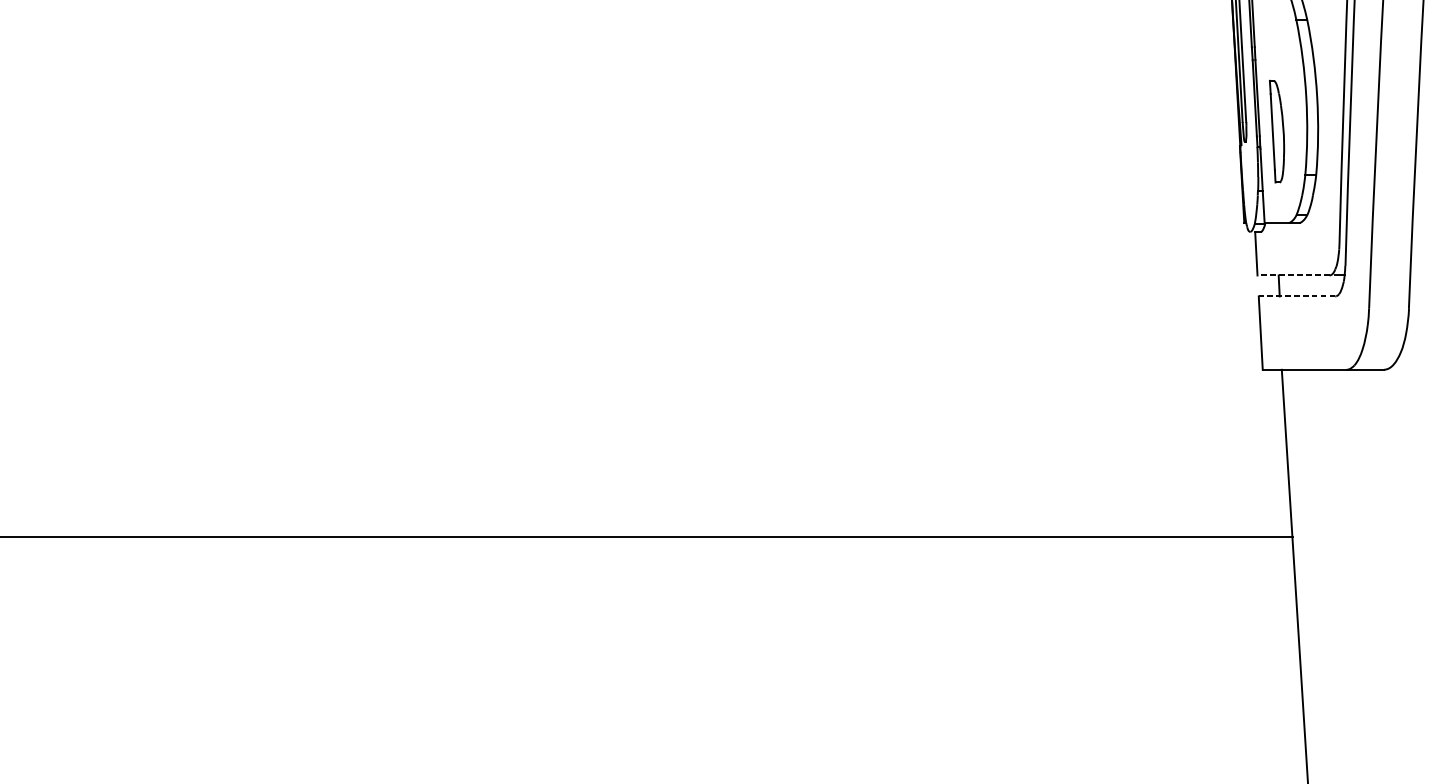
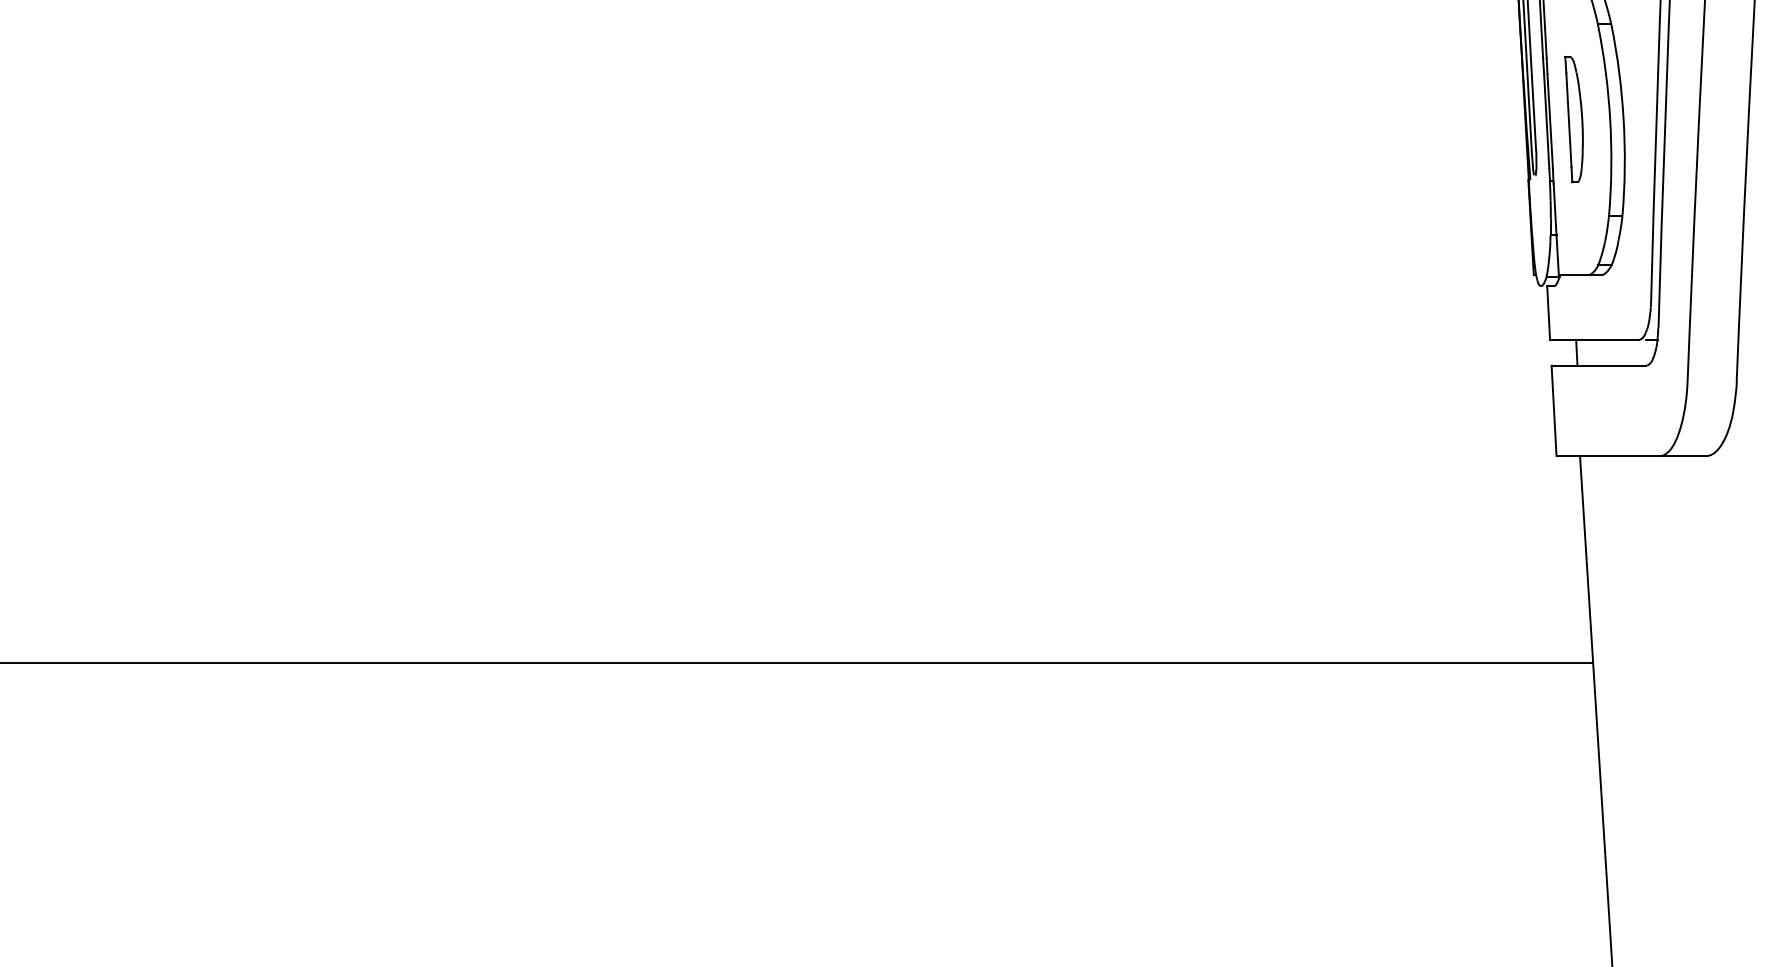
part: (1276, 131) -> (1573, 119), moved
line: (1293, 275) -> (1594, 339), dashed -> solid
line: (1296, 296) -> (1598, 365), dashed -> solid

